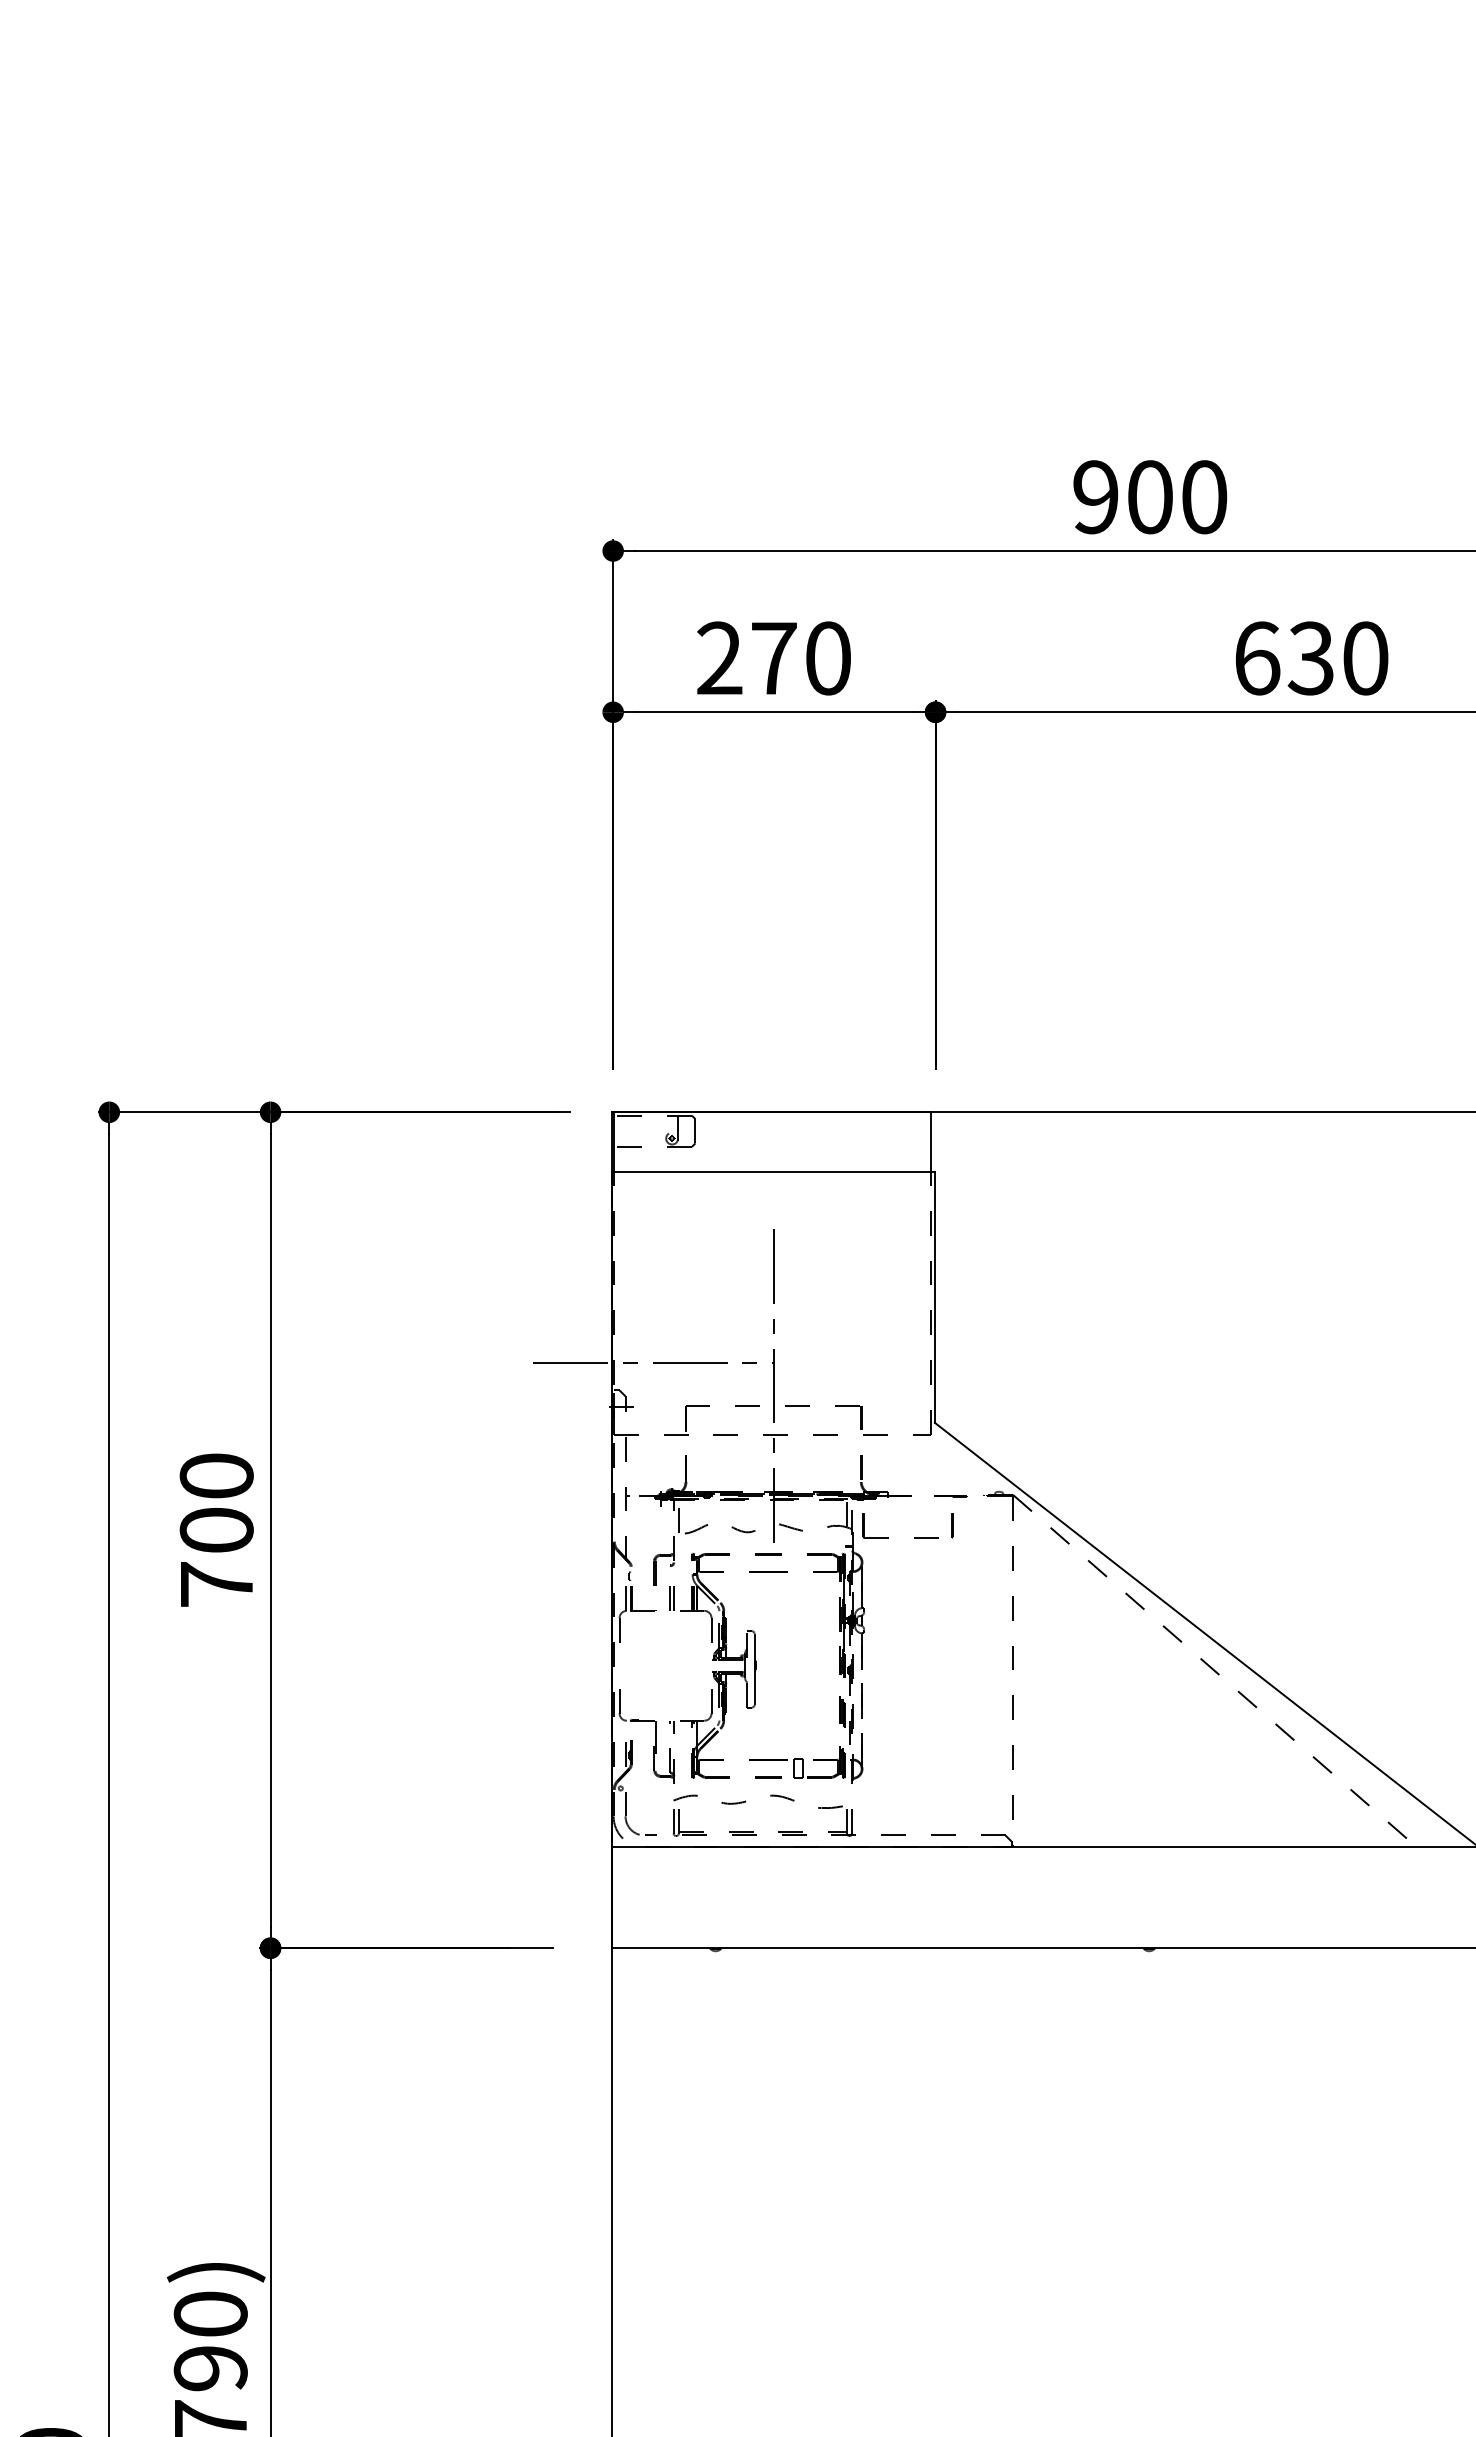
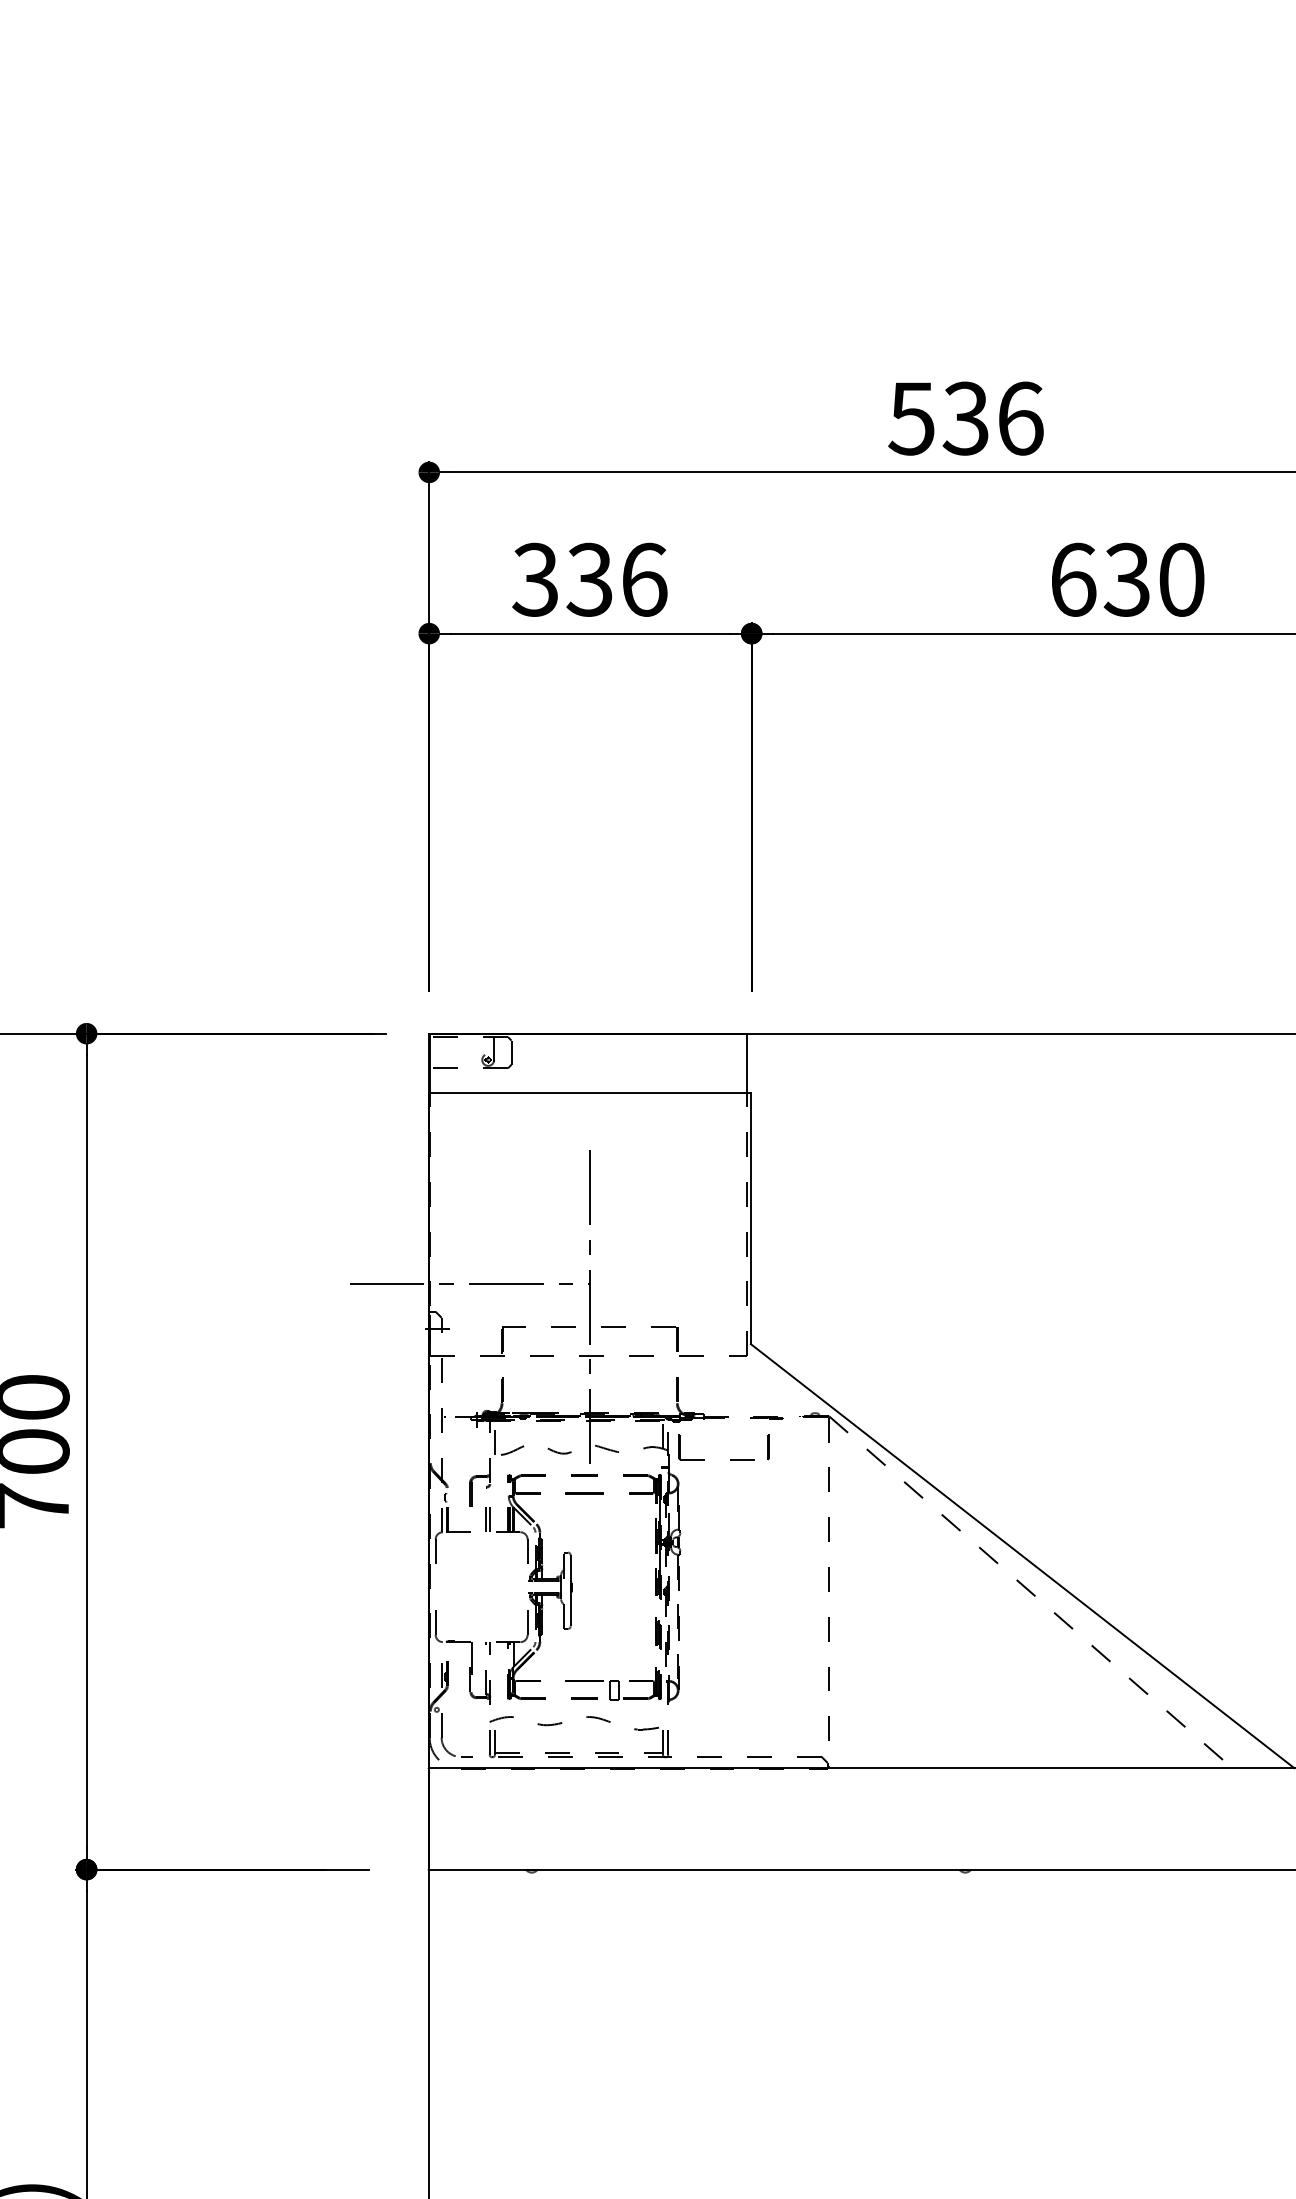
text: (1149, 497) -> (965, 418), 900 -> 536
text: (773, 658) -> (589, 579), 270 -> 336

